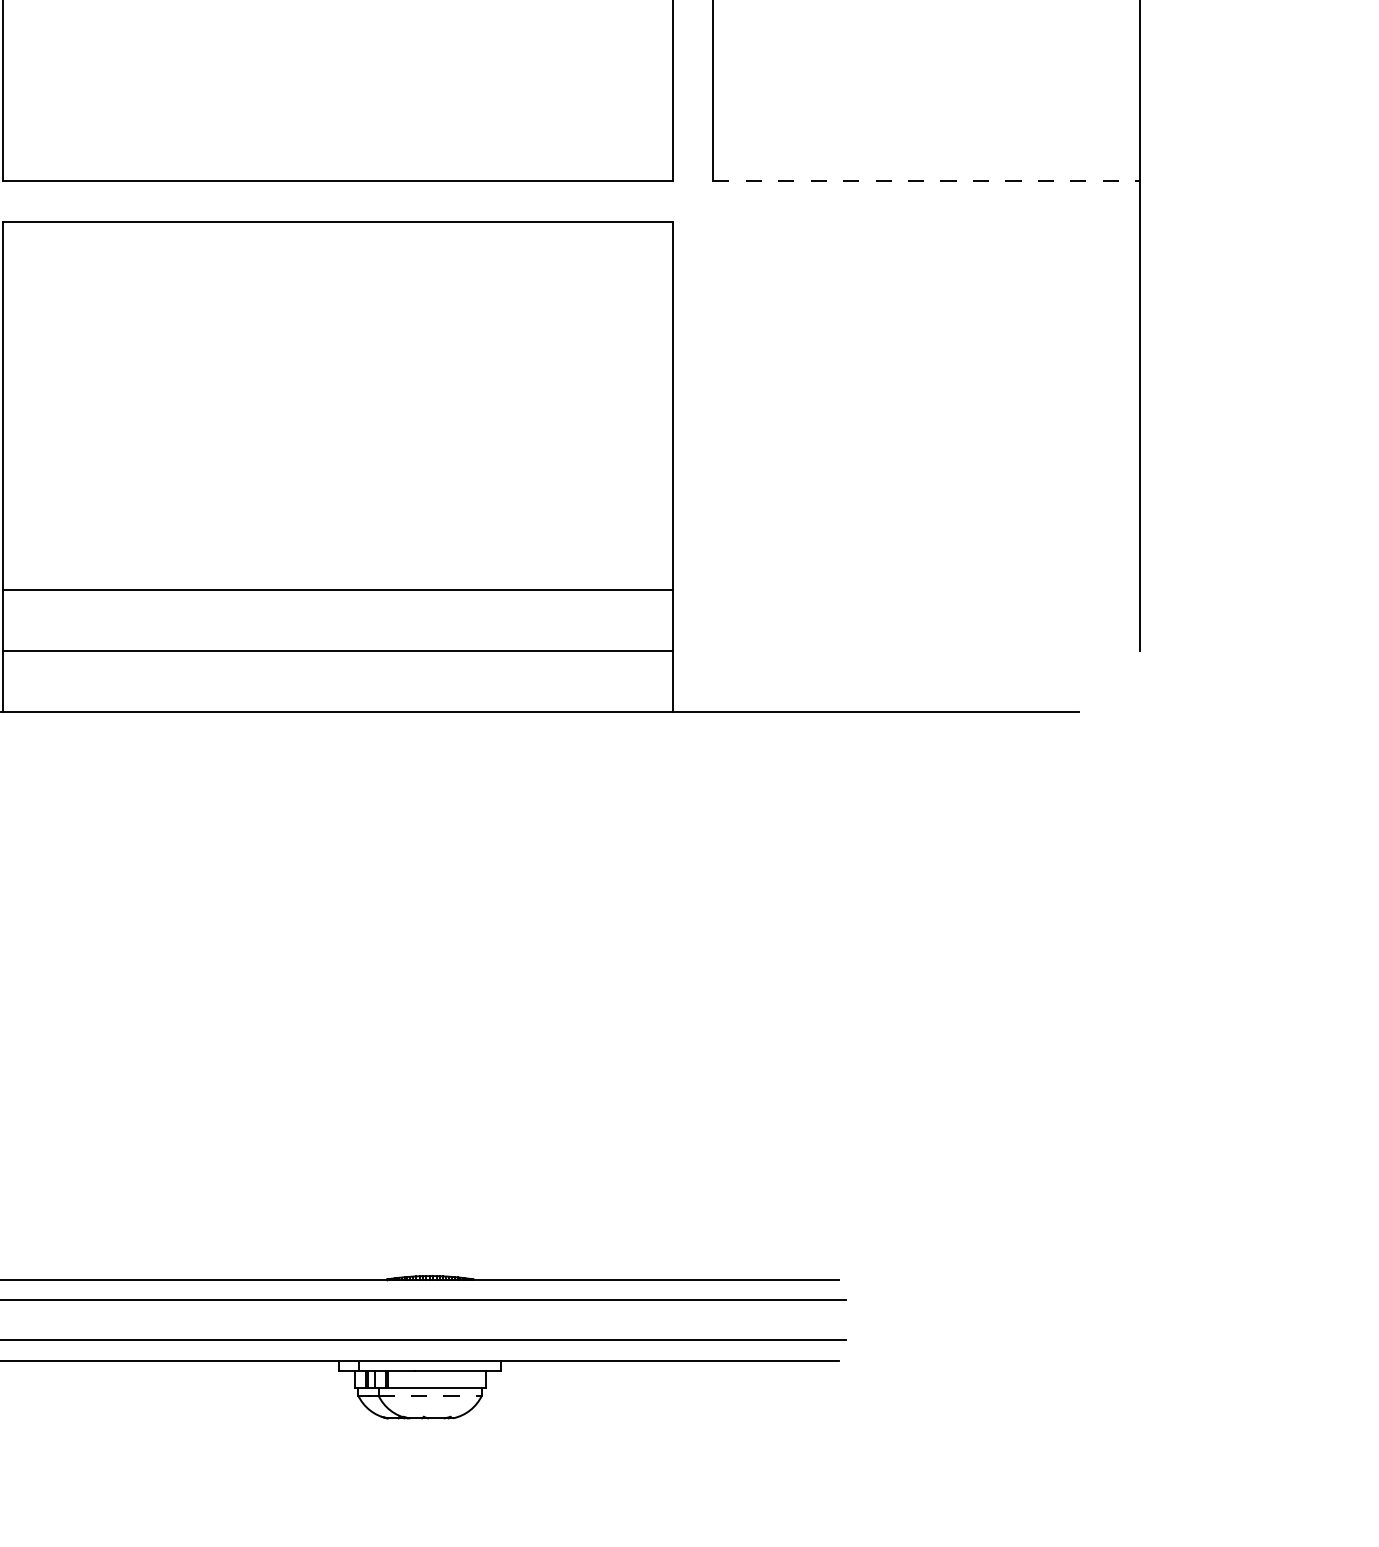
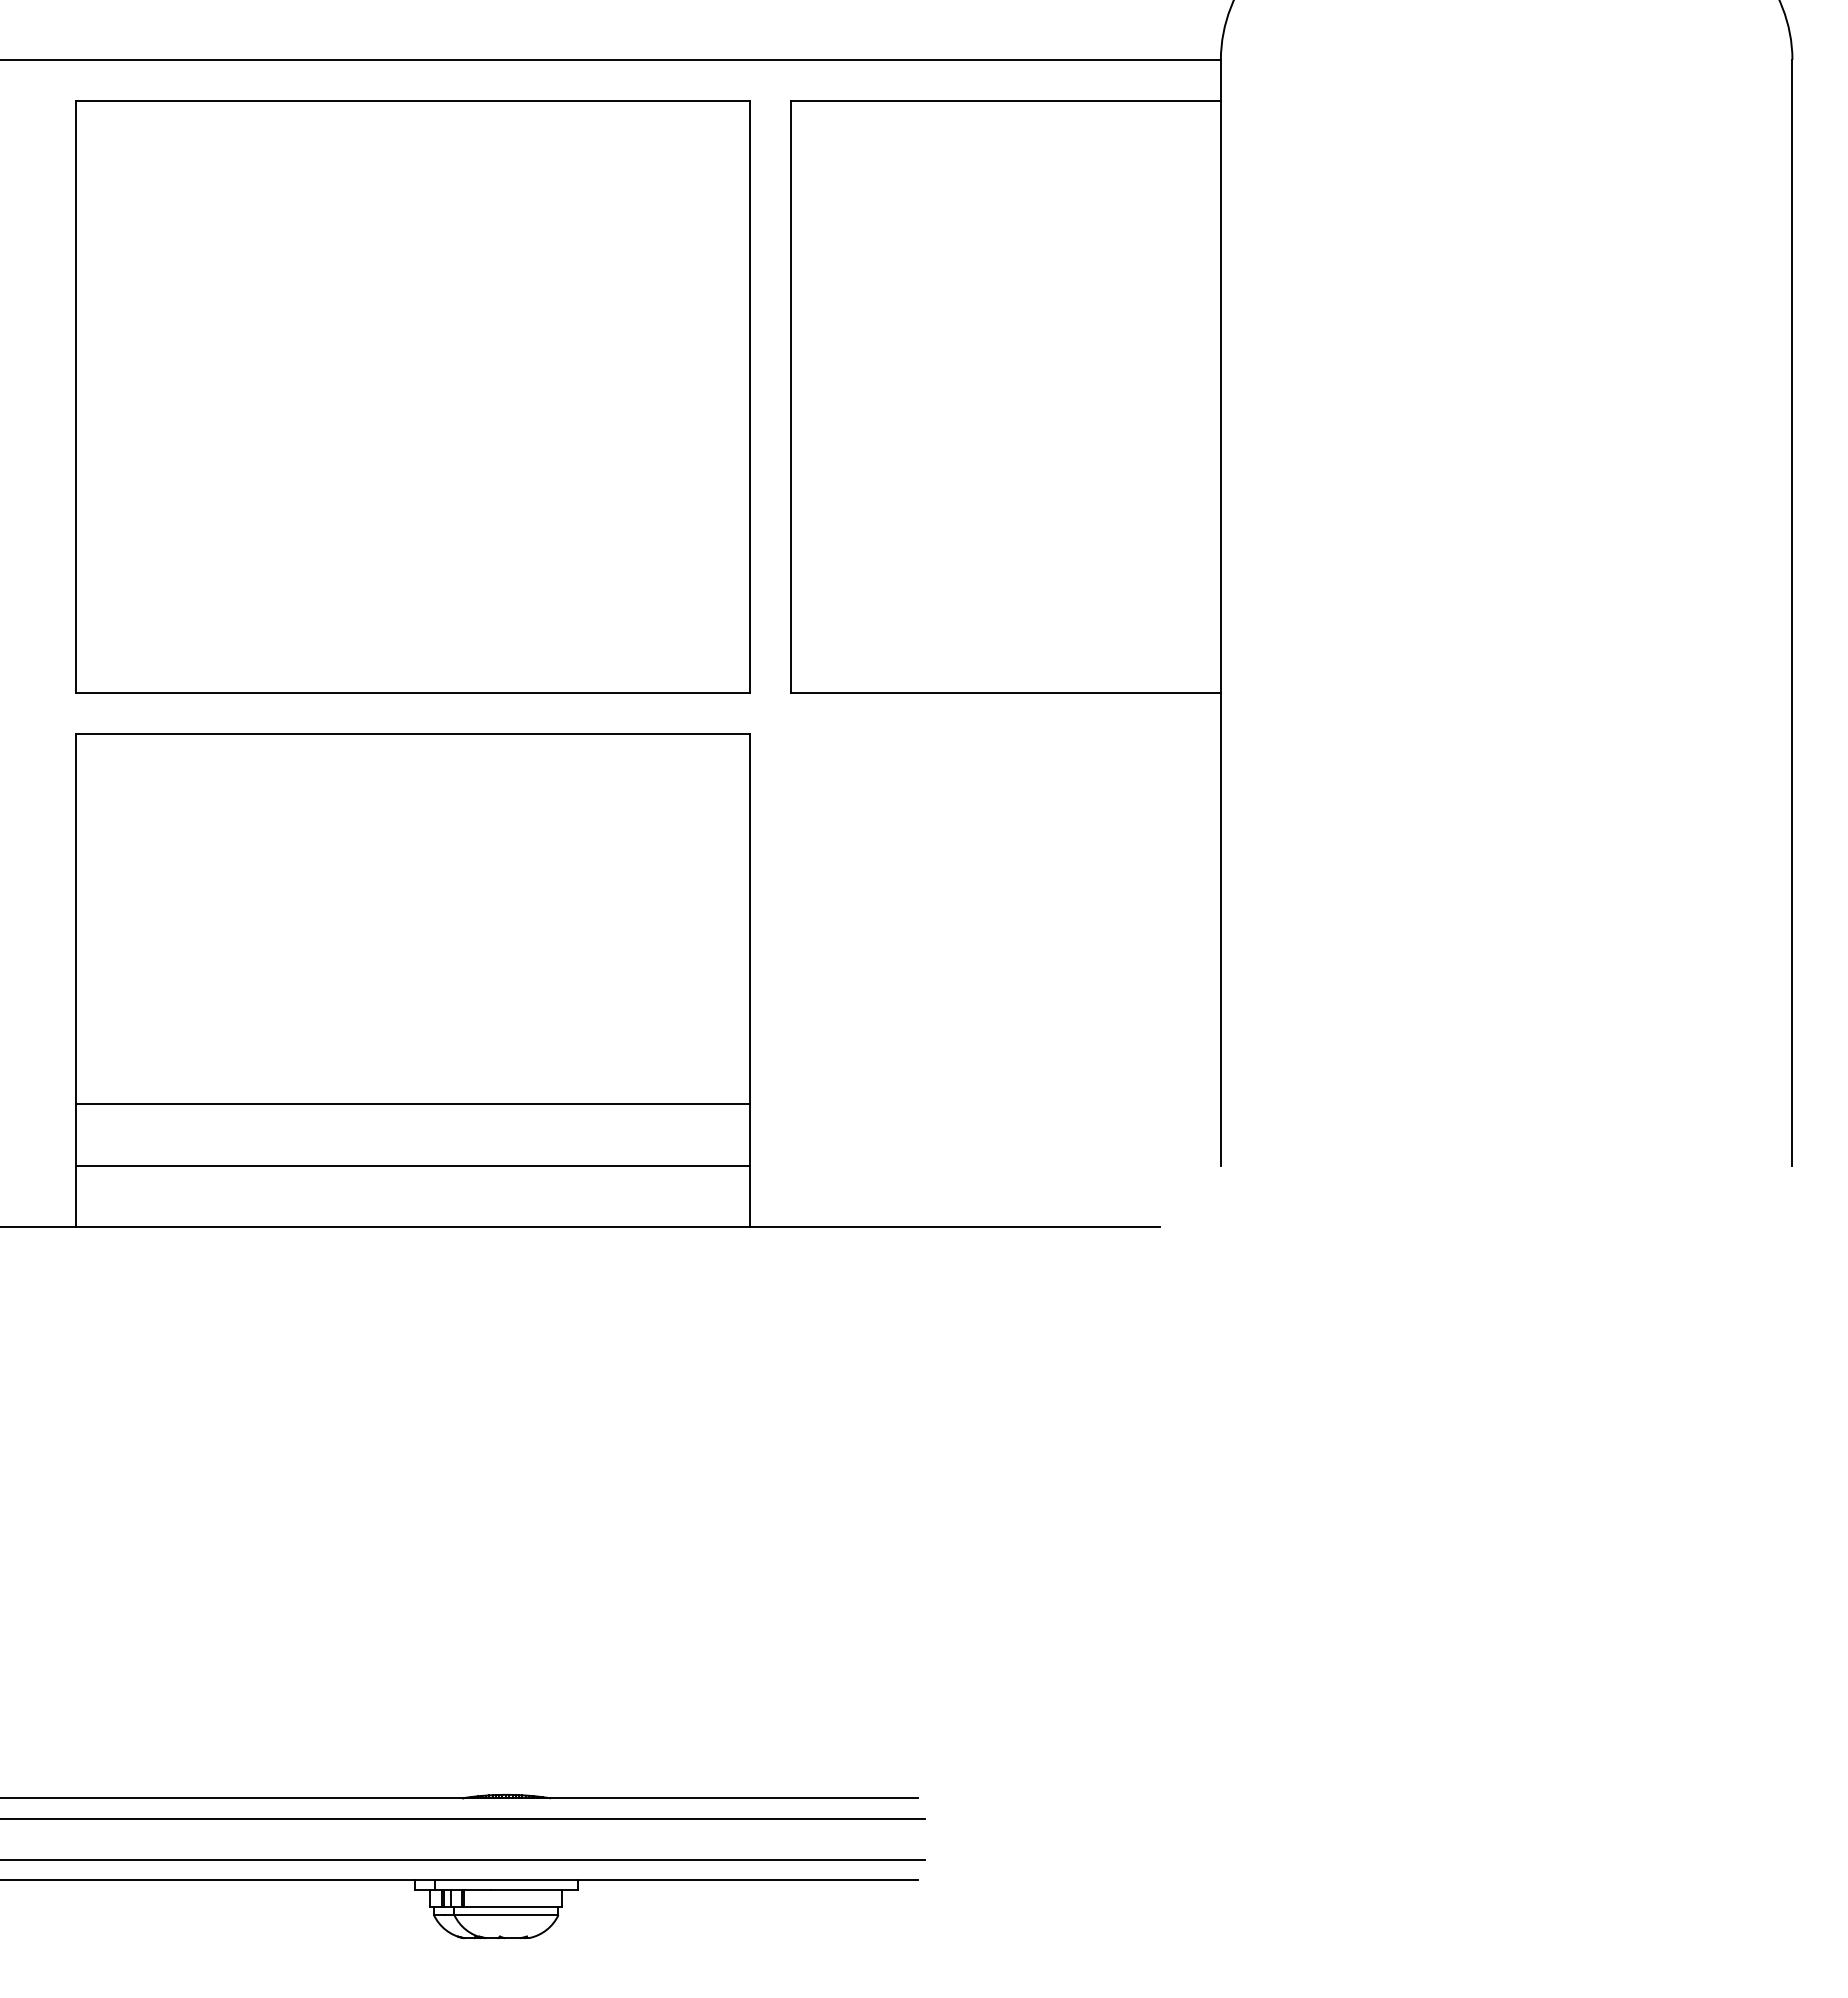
line: (927, 180) -> (1006, 692), dashed -> solid
line: (430, 1395) -> (506, 1915), dashed -> solid

